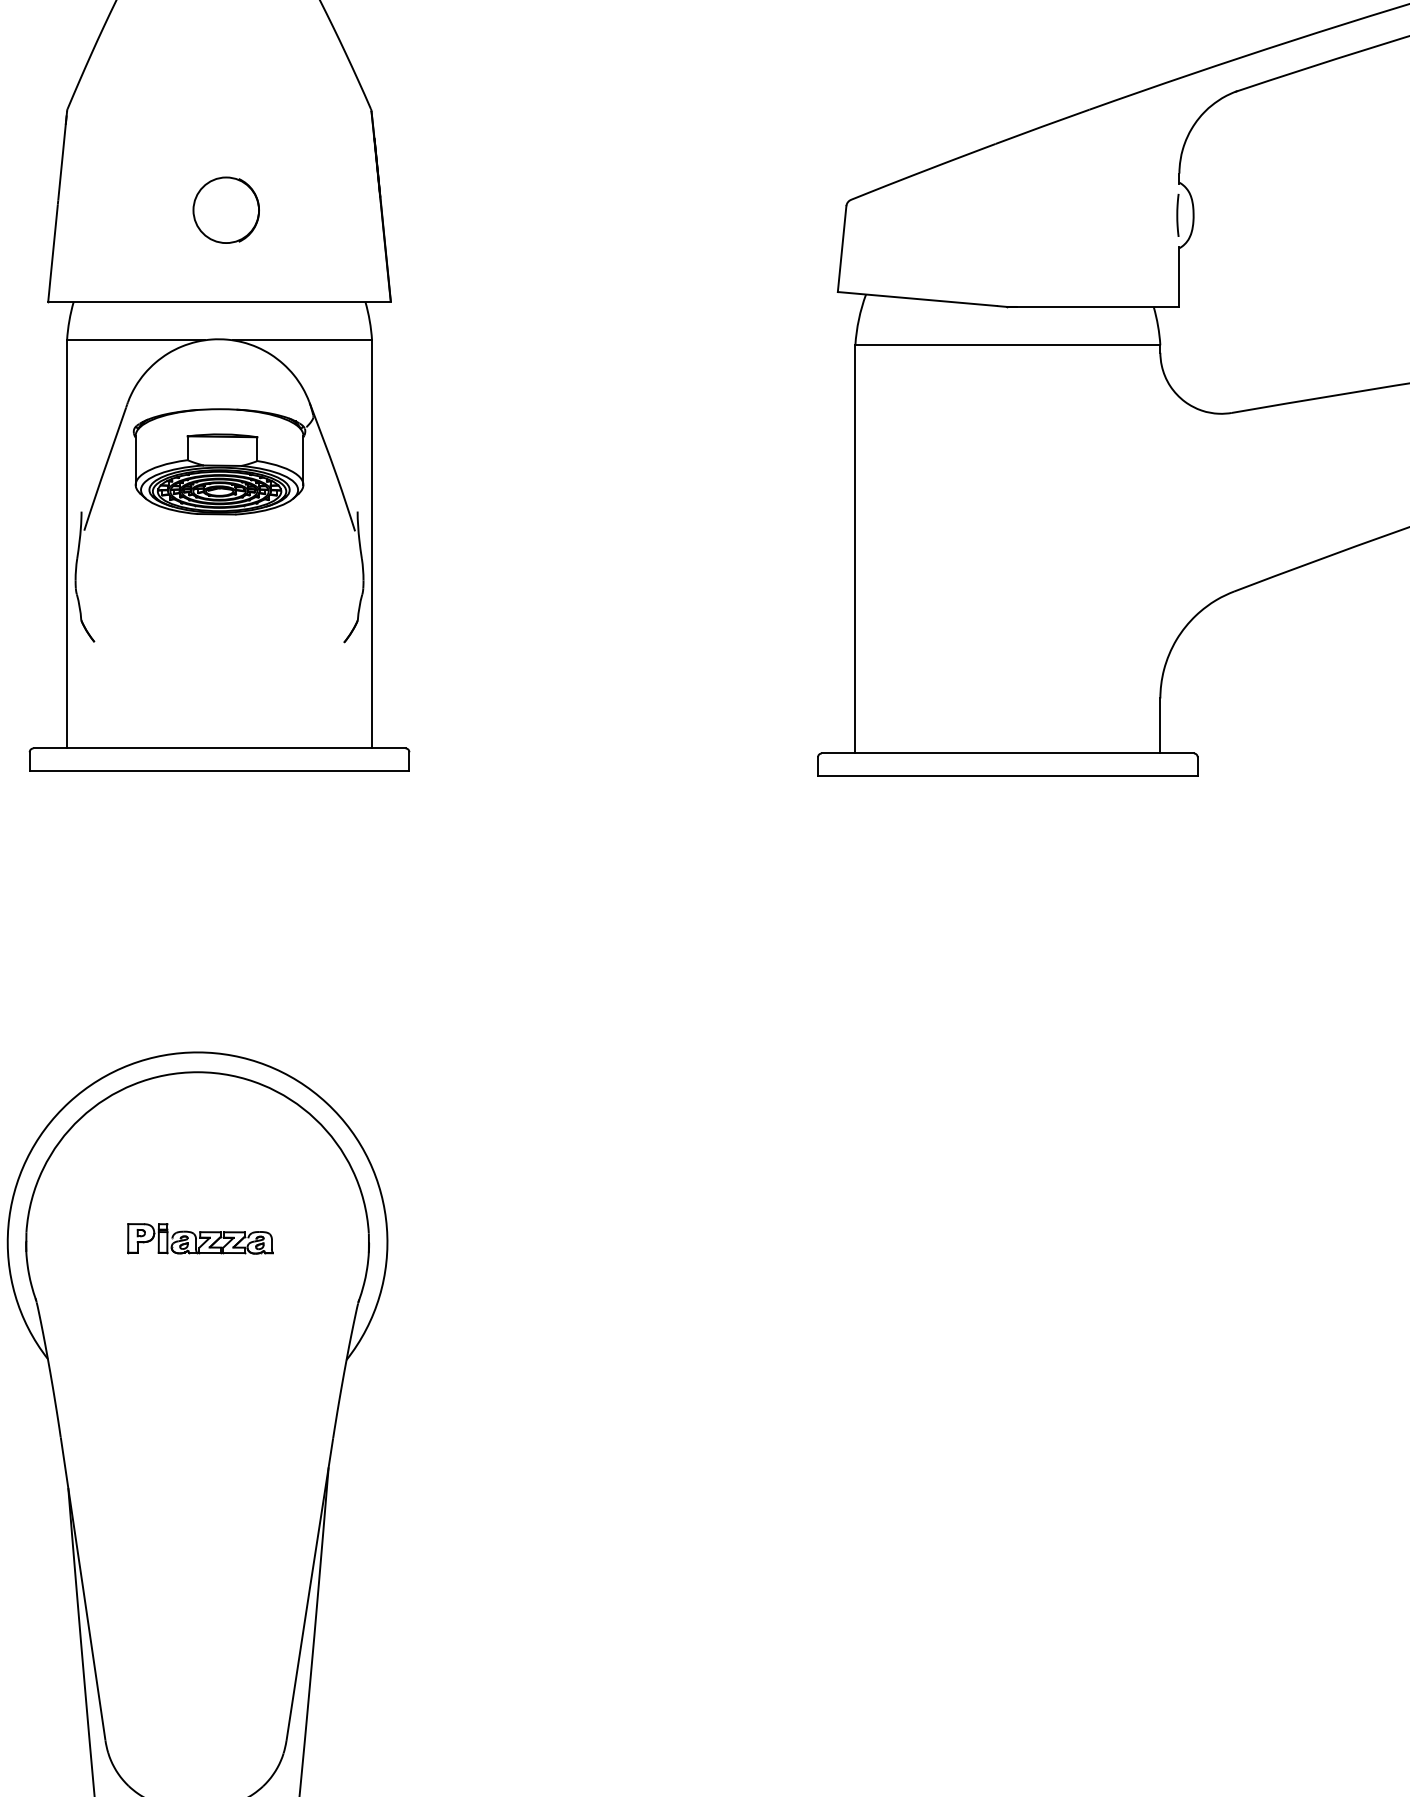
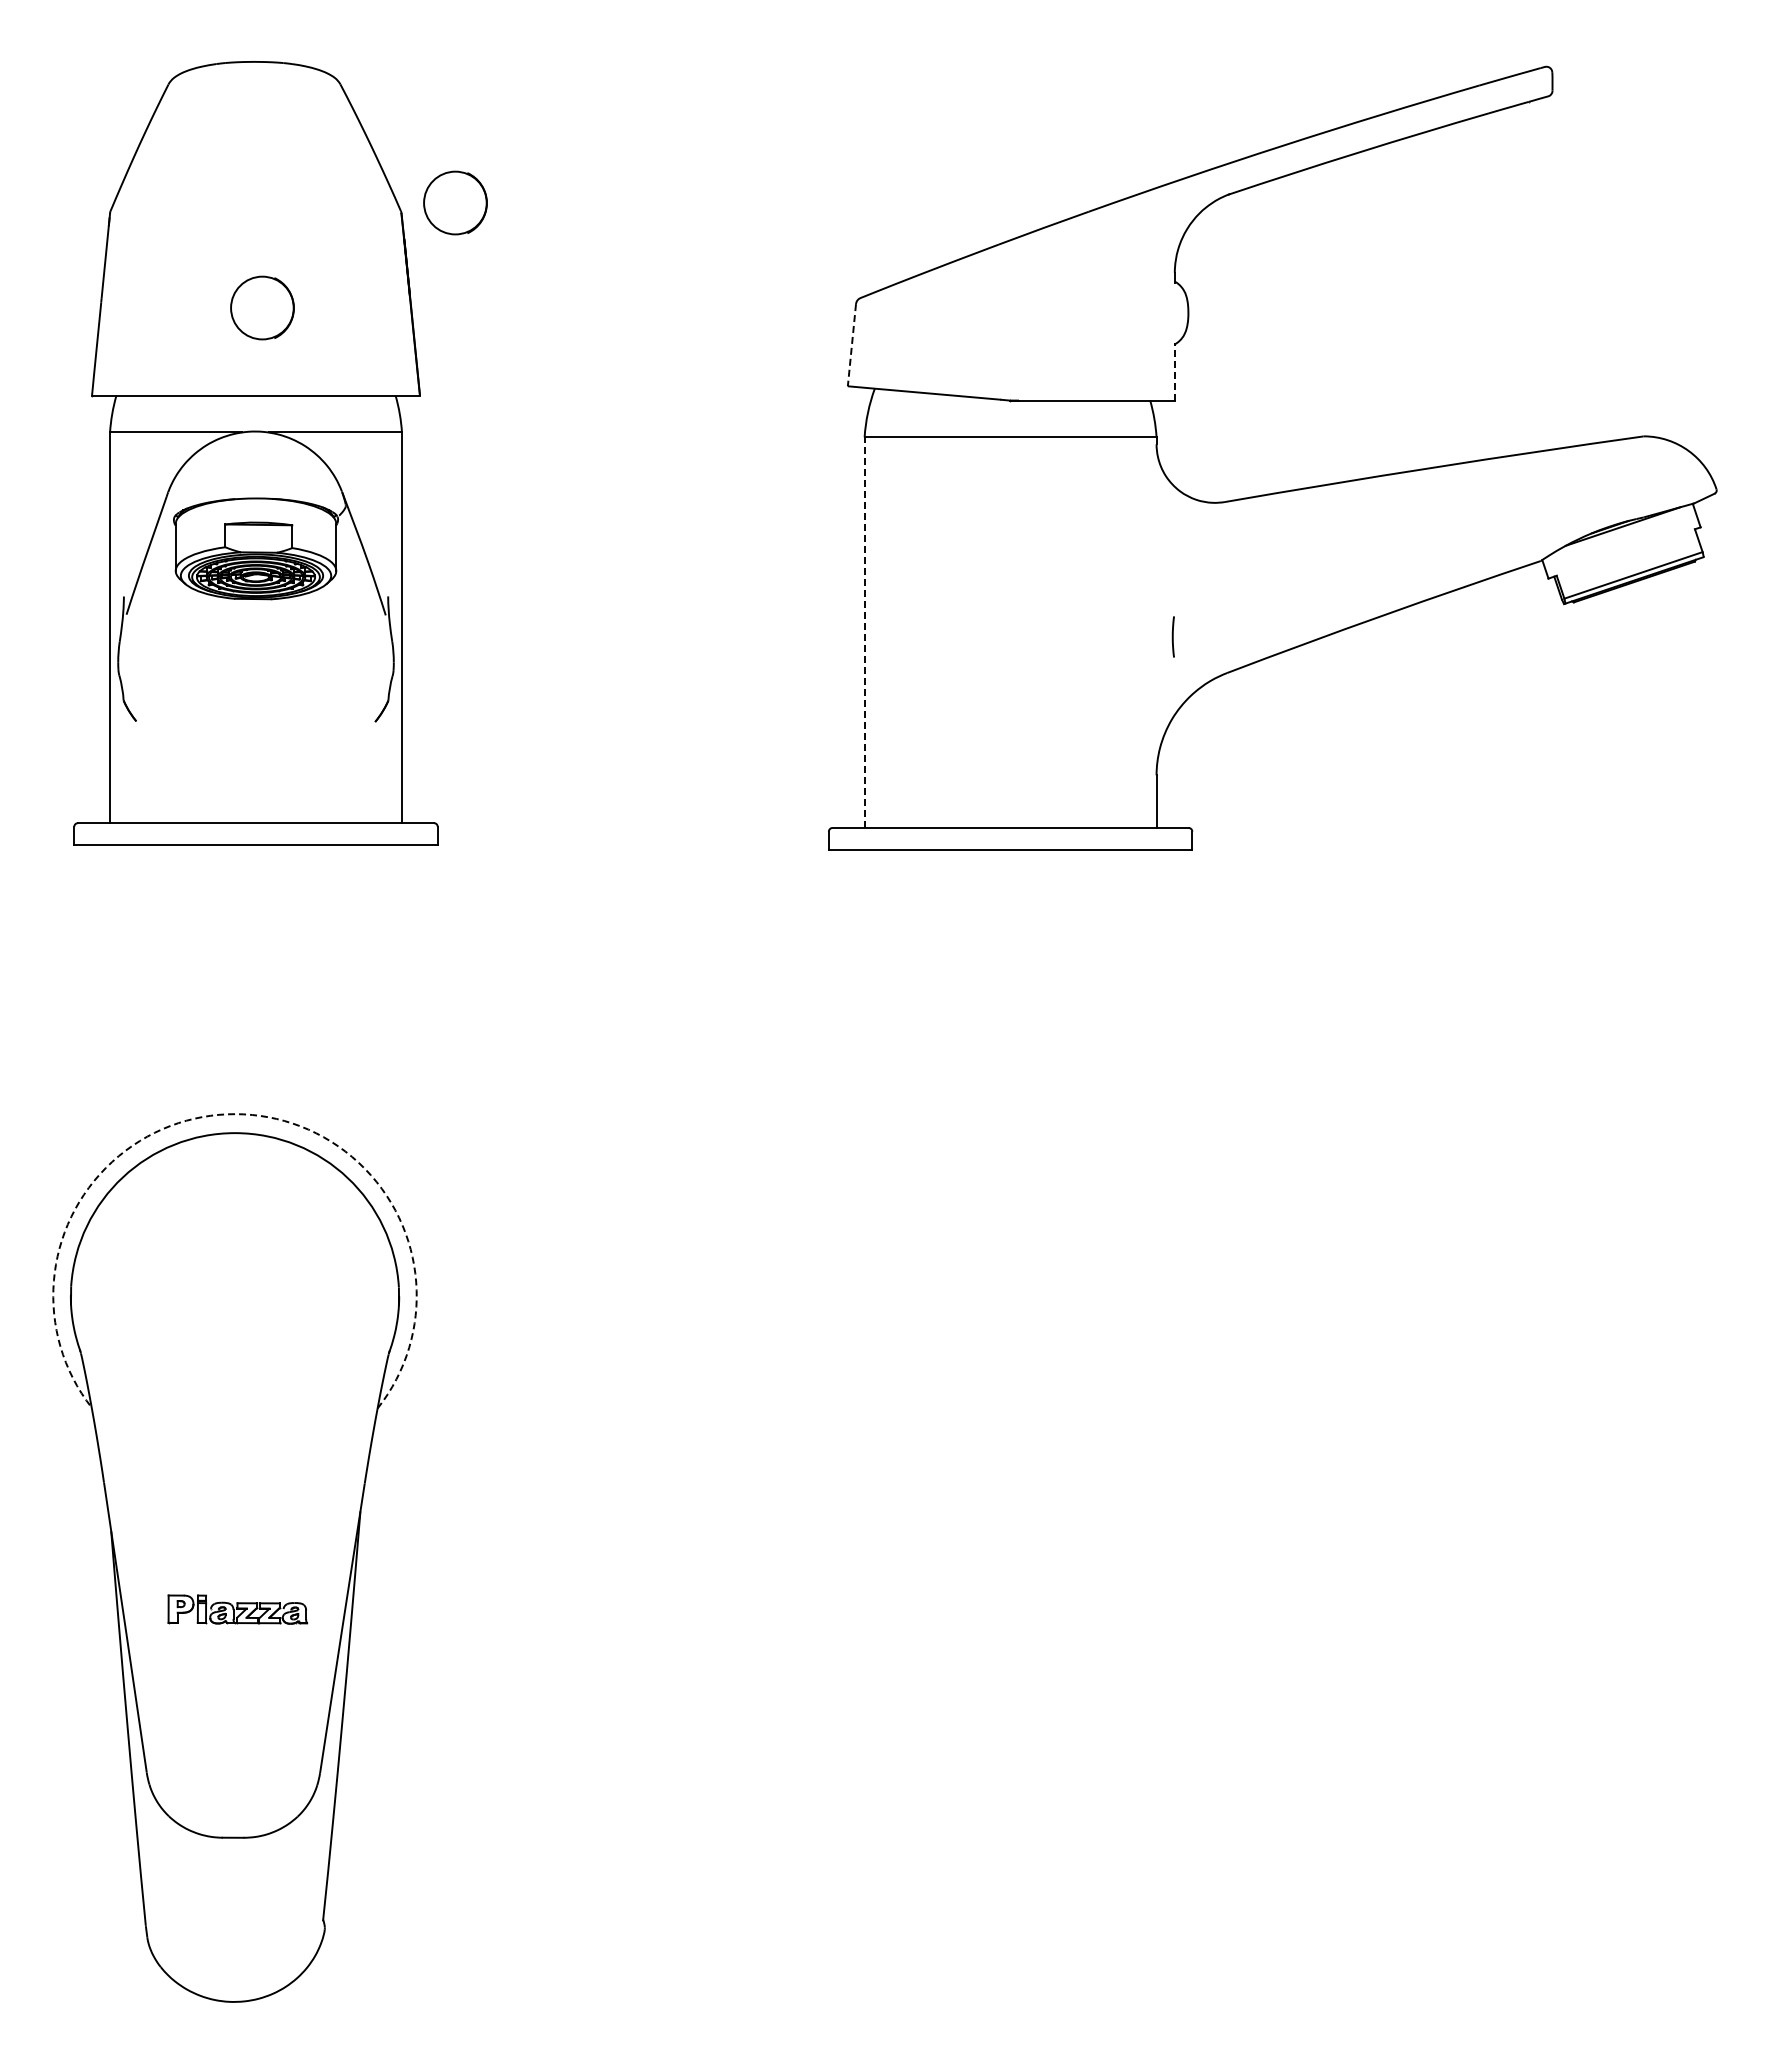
part: (427, 100) -> (455, 202), added
line: (1177, 214) -> (1172, 636), moved
line: (841, 249) -> (851, 345), solid -> dashed
line: (1179, 276) -> (1174, 371), solid -> dashed
line: (855, 549) -> (864, 632), solid -> dashed
arc: (198, 1052) -> (235, 1114), solid -> dashed
part: (200, 1238) -> (237, 1609), moved

